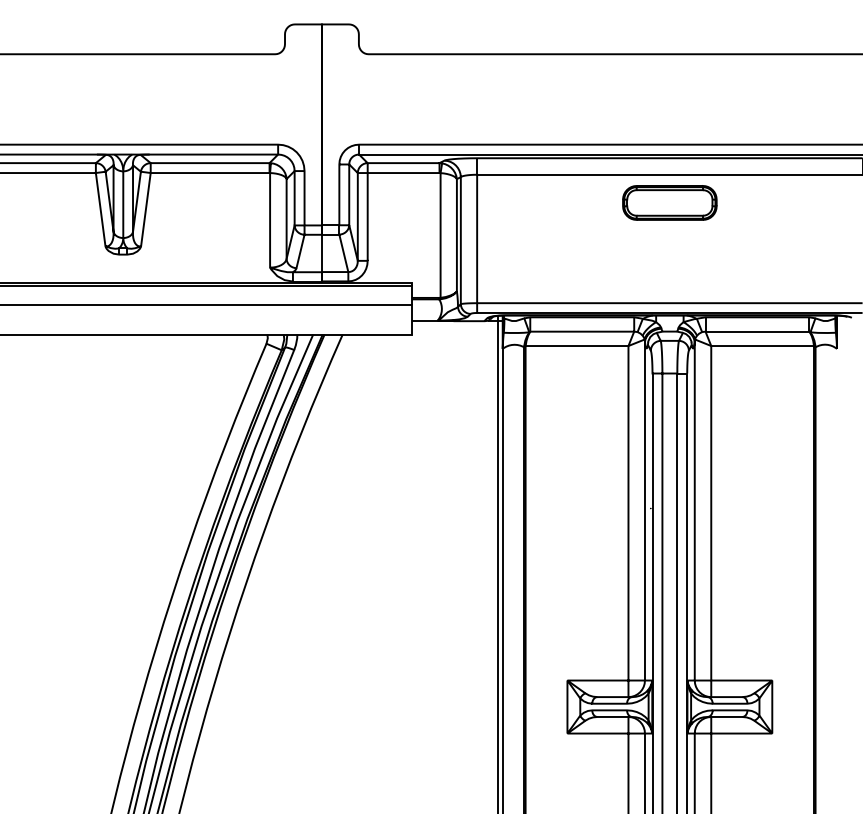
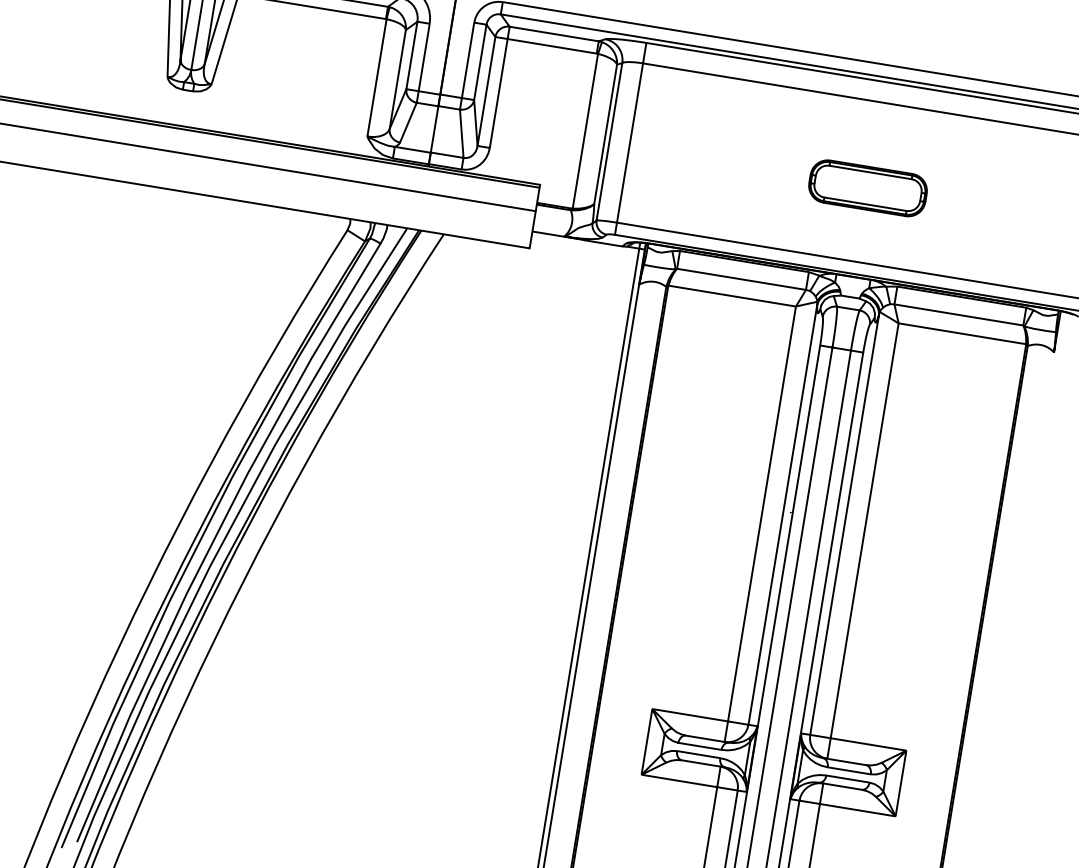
part: (669, 202) -> (867, 187), moved

